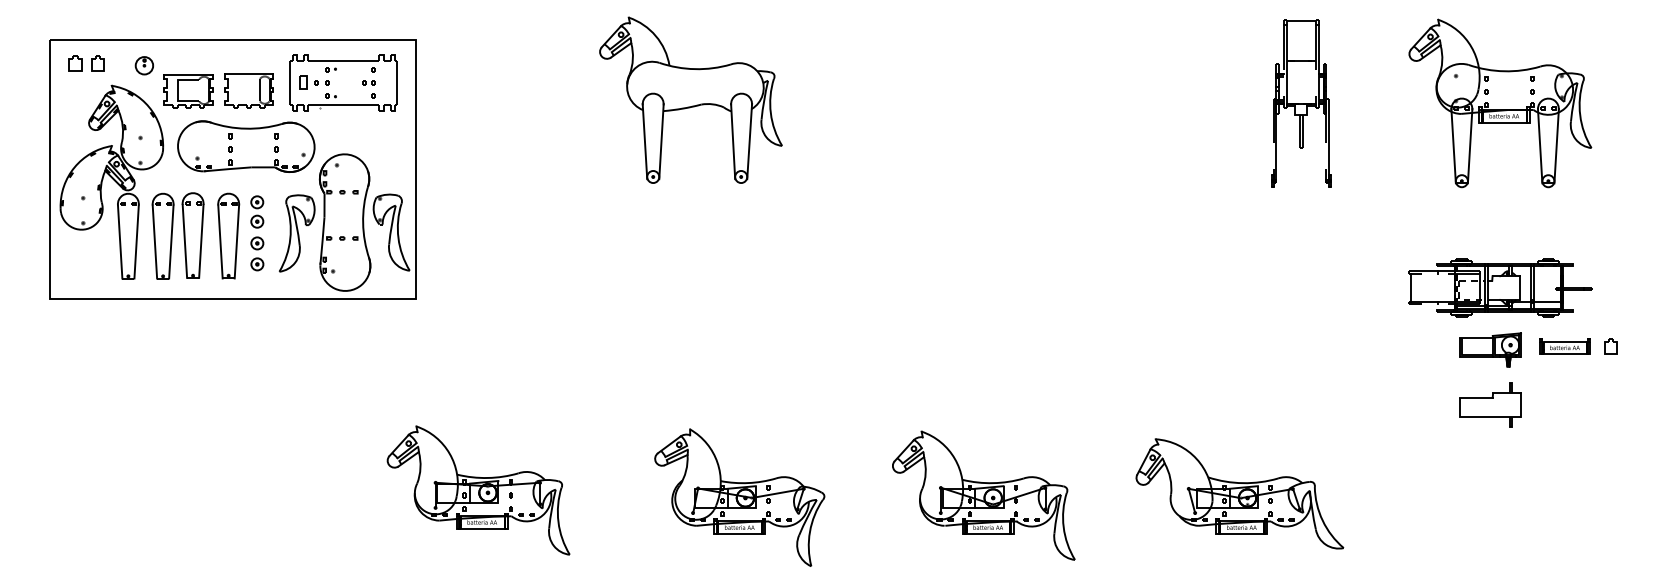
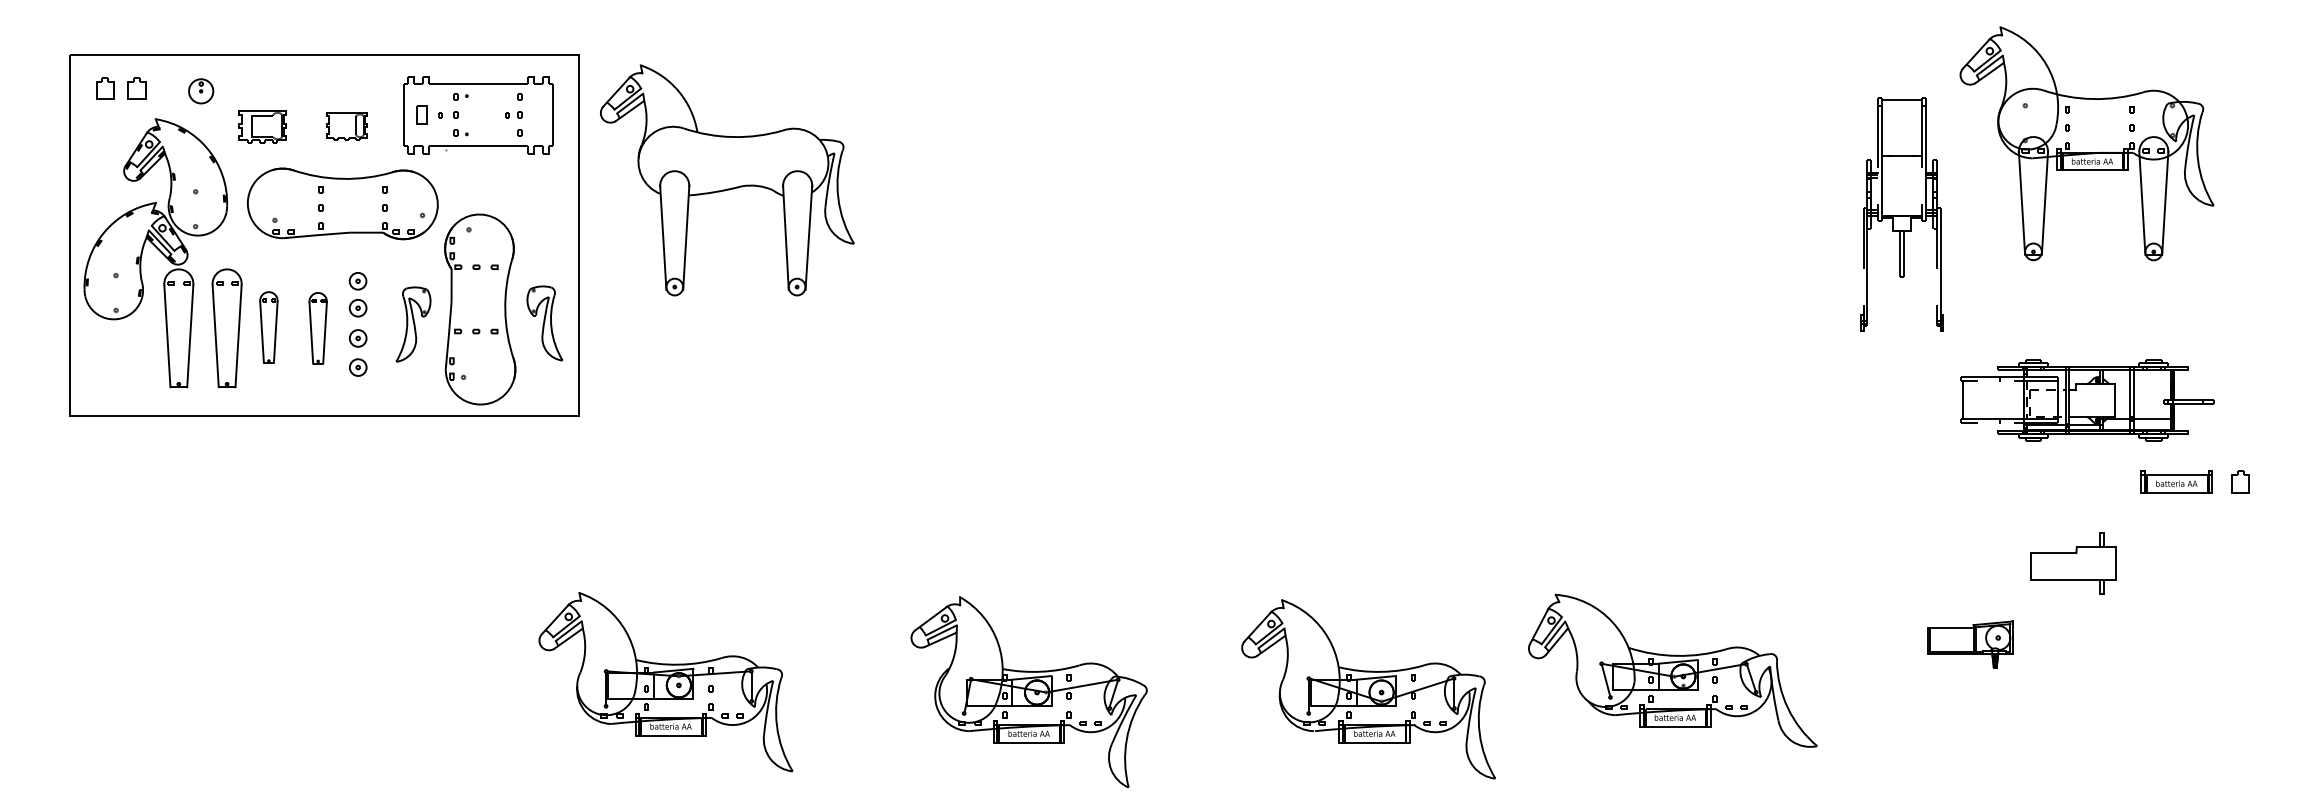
part: (188, 91) -> (262, 126), size x0.7
part: (248, 91) -> (346, 126), size x0.6
part: (691, 100) -> (727, 180), moved
part: (1300, 103) -> (1901, 214), moved
part: (391, 232) -> (544, 323), size x0.7
part: (297, 233) -> (413, 324), size x0.7
part: (192, 235) -> (268, 327), size x0.6
part: (228, 236) -> (317, 328), size x0.6
part: (1490, 349) -> (1970, 644), moved
part: (1239, 493) -> (1672, 670), moved

